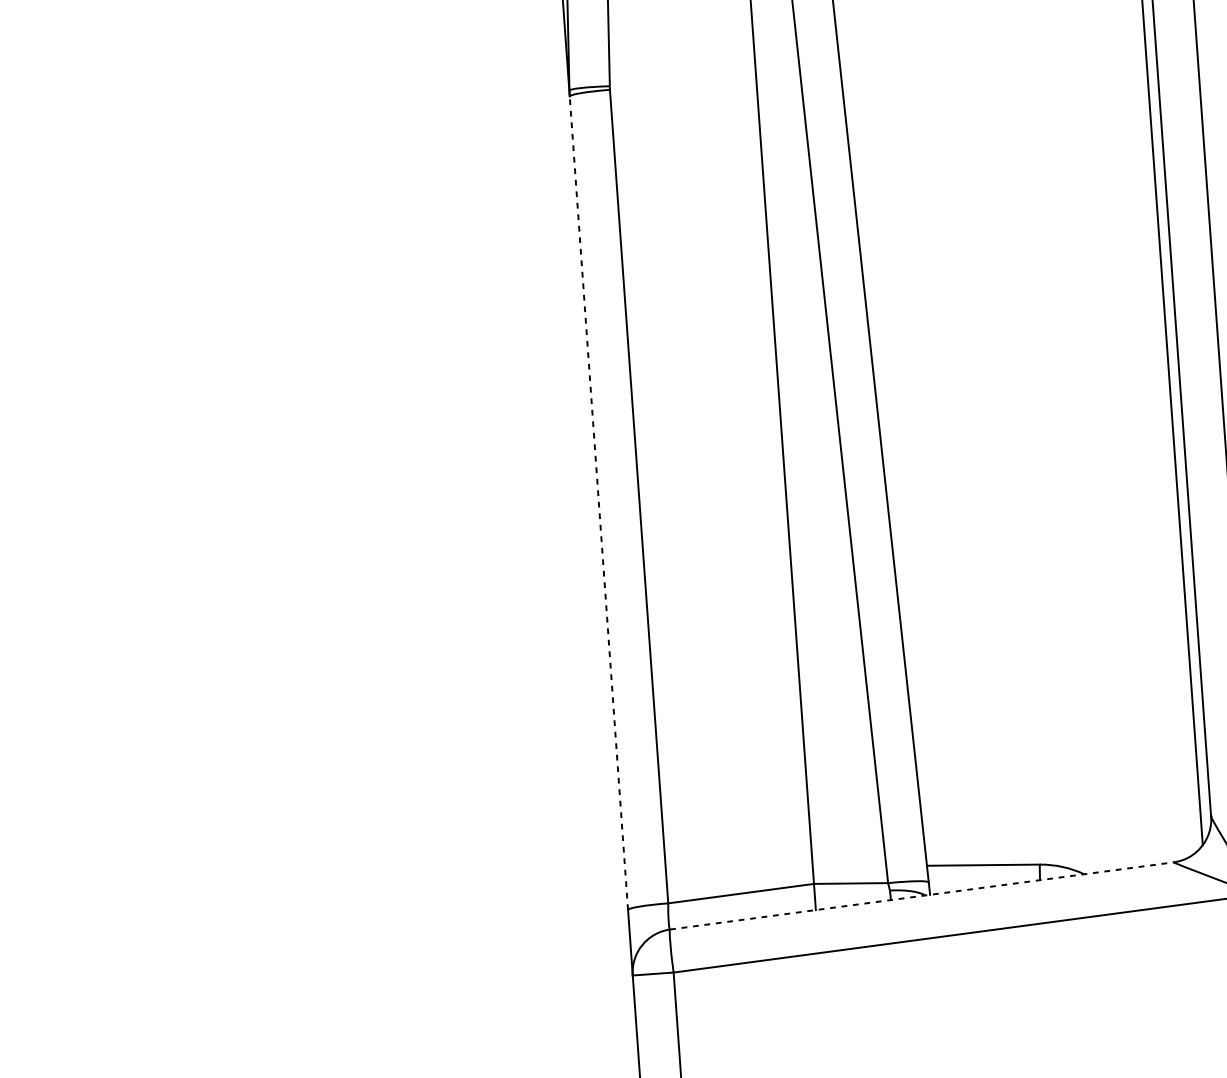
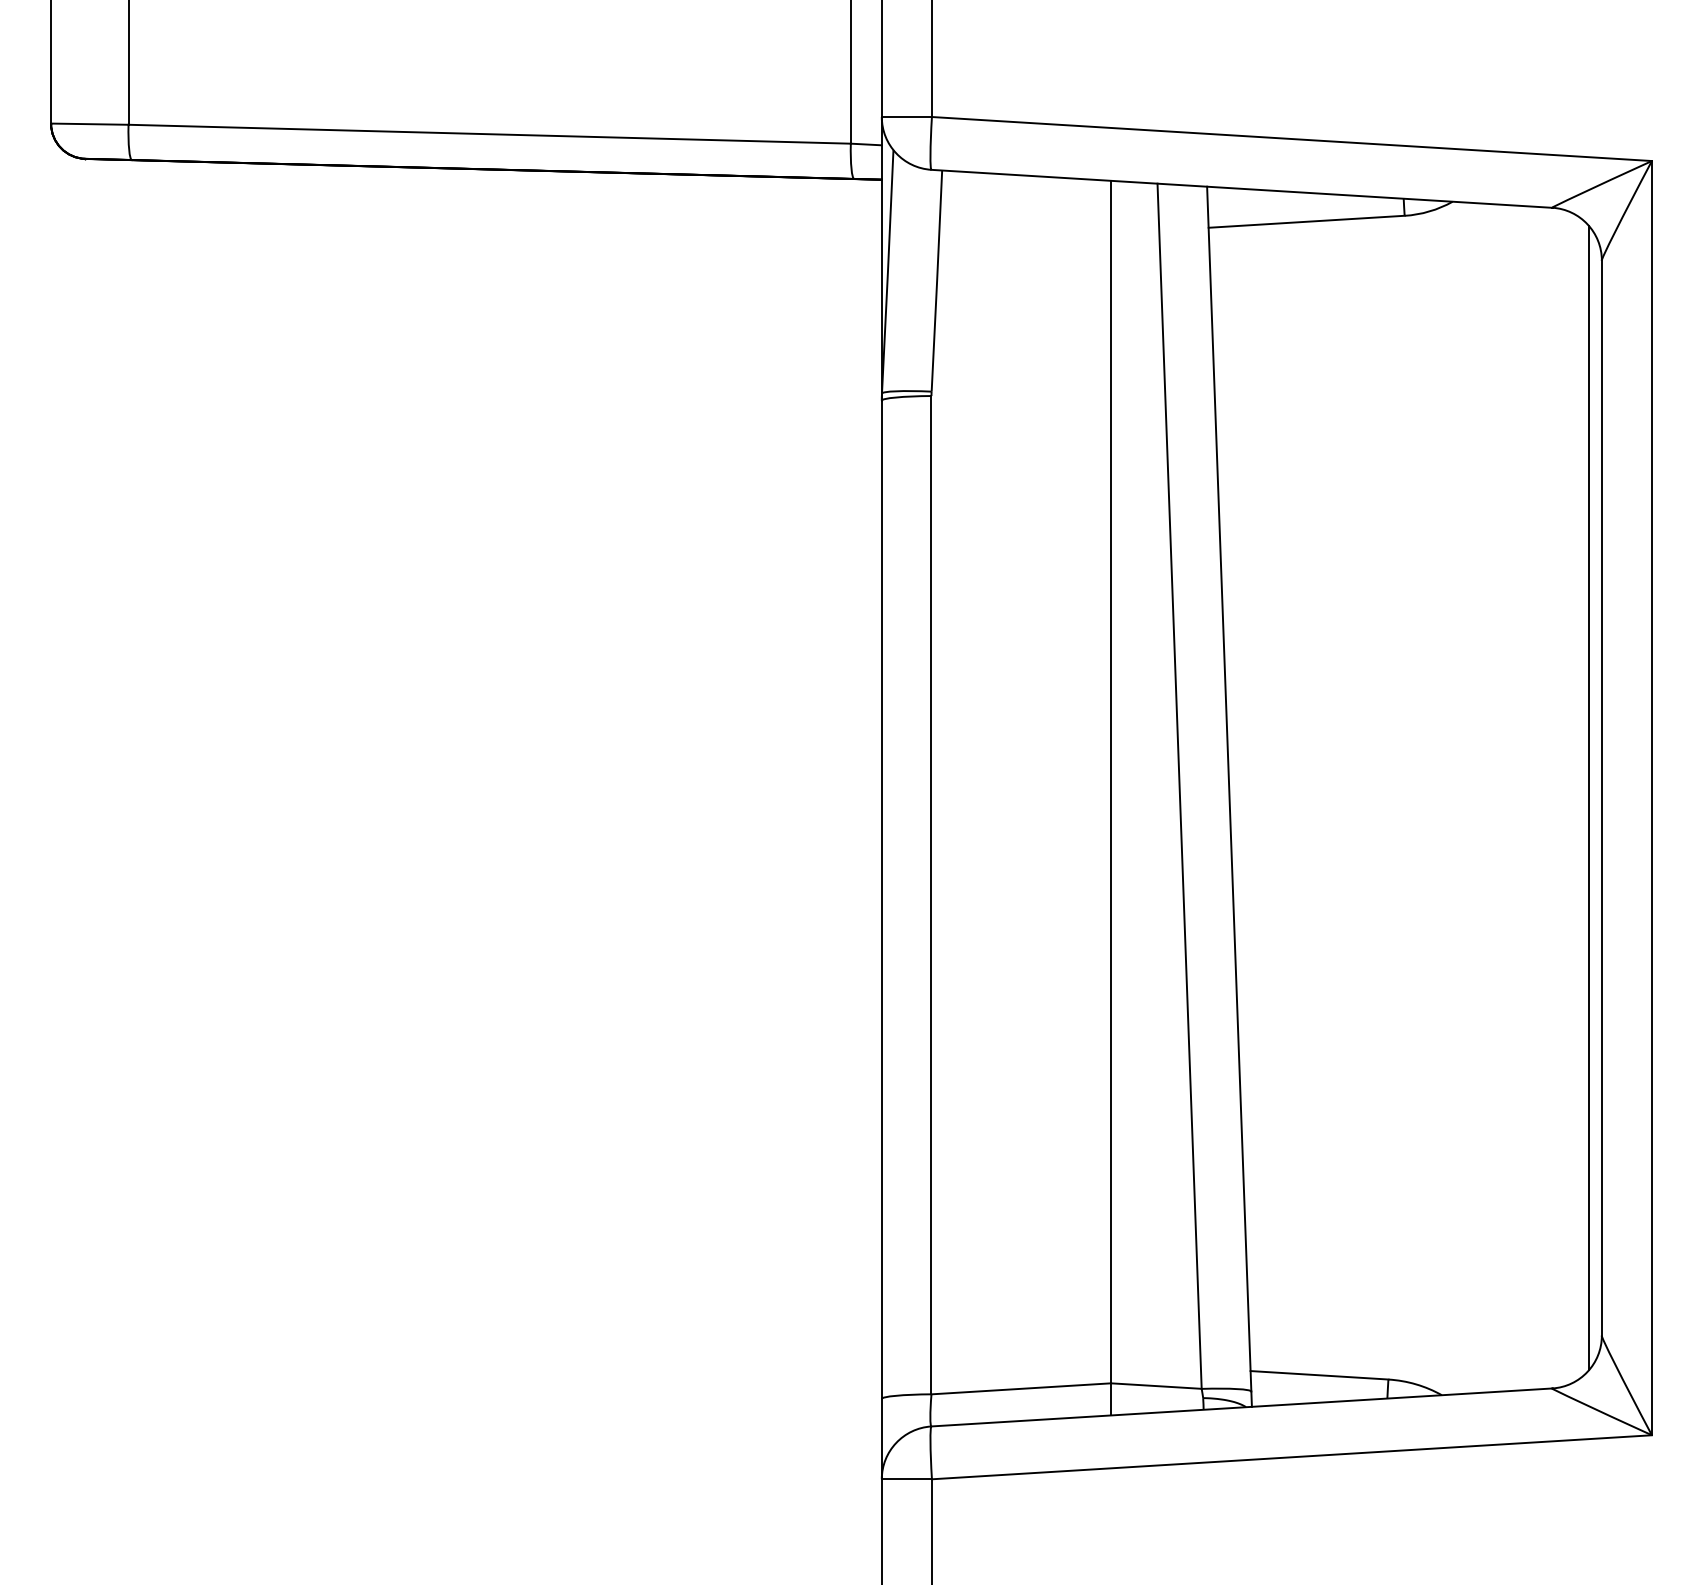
line: (598, 503) -> (881, 899), dashed -> solid
line: (921, 895) -> (1241, 1407), dashed -> solid

